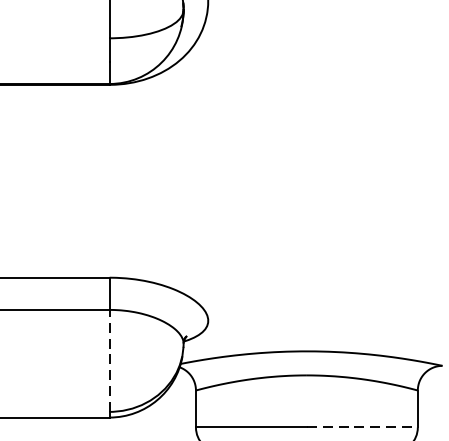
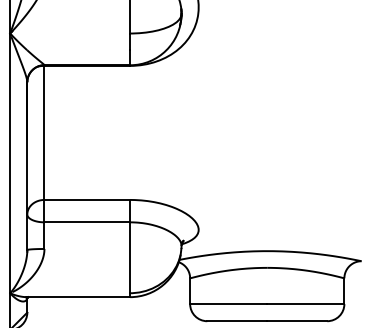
line: (110, 360) -> (130, 257), dashed -> solid
line: (361, 428) -> (305, 304), dashed -> solid

